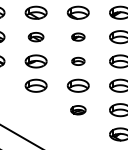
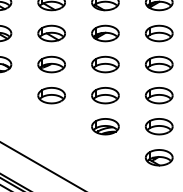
part: (36, 37) -> (51, 33), size x1.43
part: (78, 37) -> (105, 33), size x1.67
part: (78, 61) -> (105, 64), size x1.67
part: (78, 110) -> (105, 126), size x1.43

